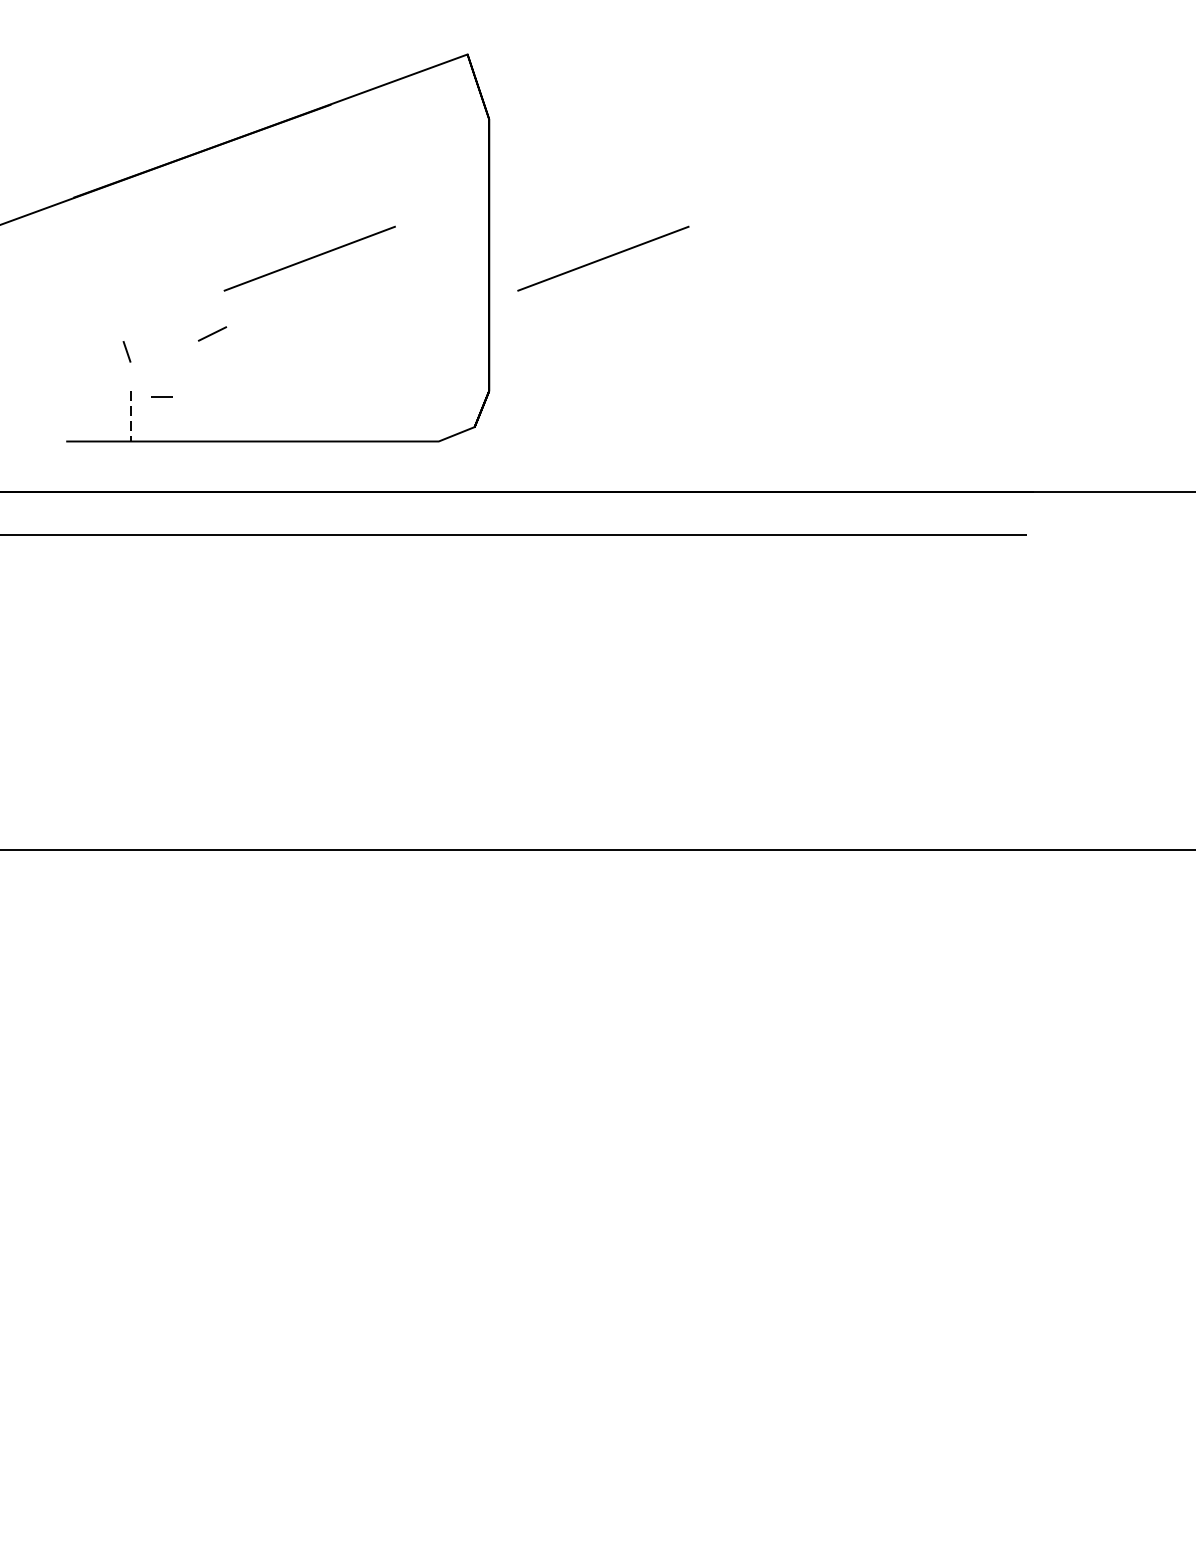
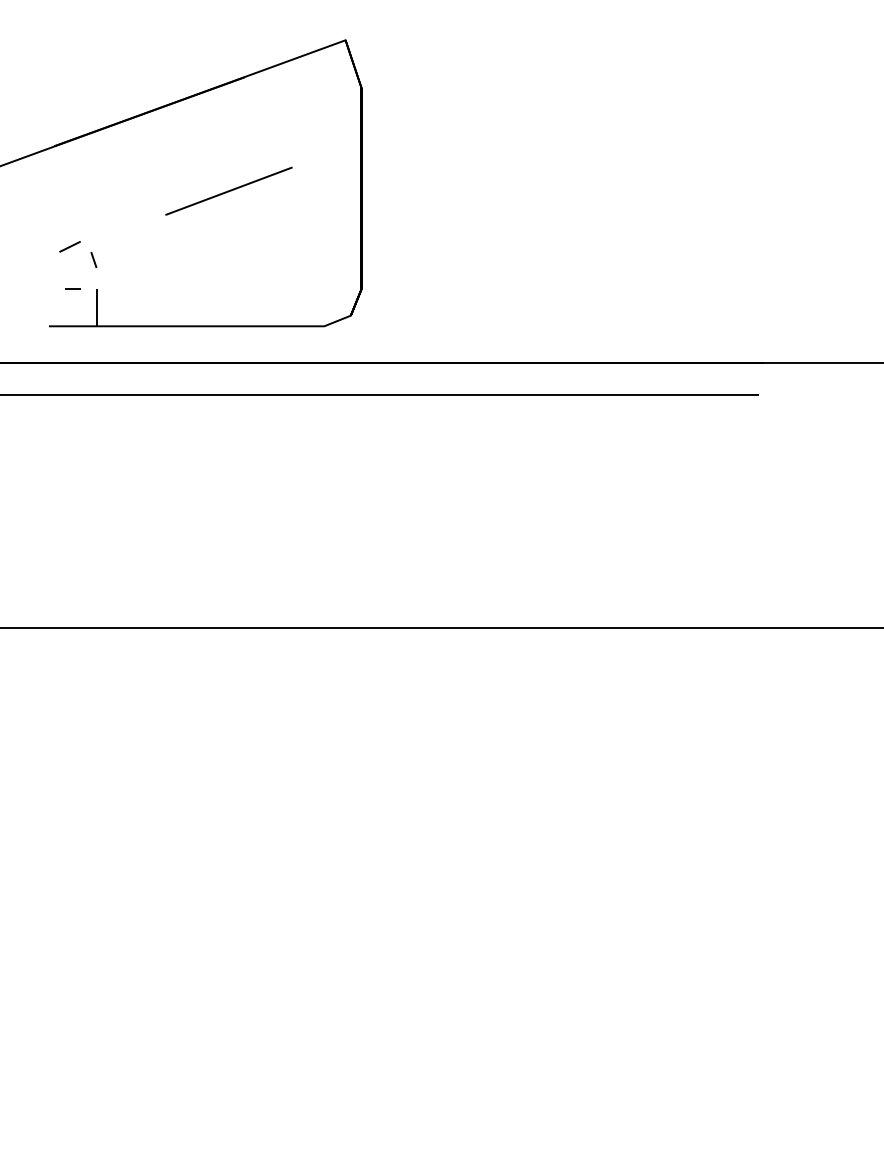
line: (602, 257) -> (445, 190), removed
line: (211, 333) -> (69, 246), moved
line: (161, 395) -> (72, 288), moved
line: (130, 416) -> (96, 307), dashed -> solid

